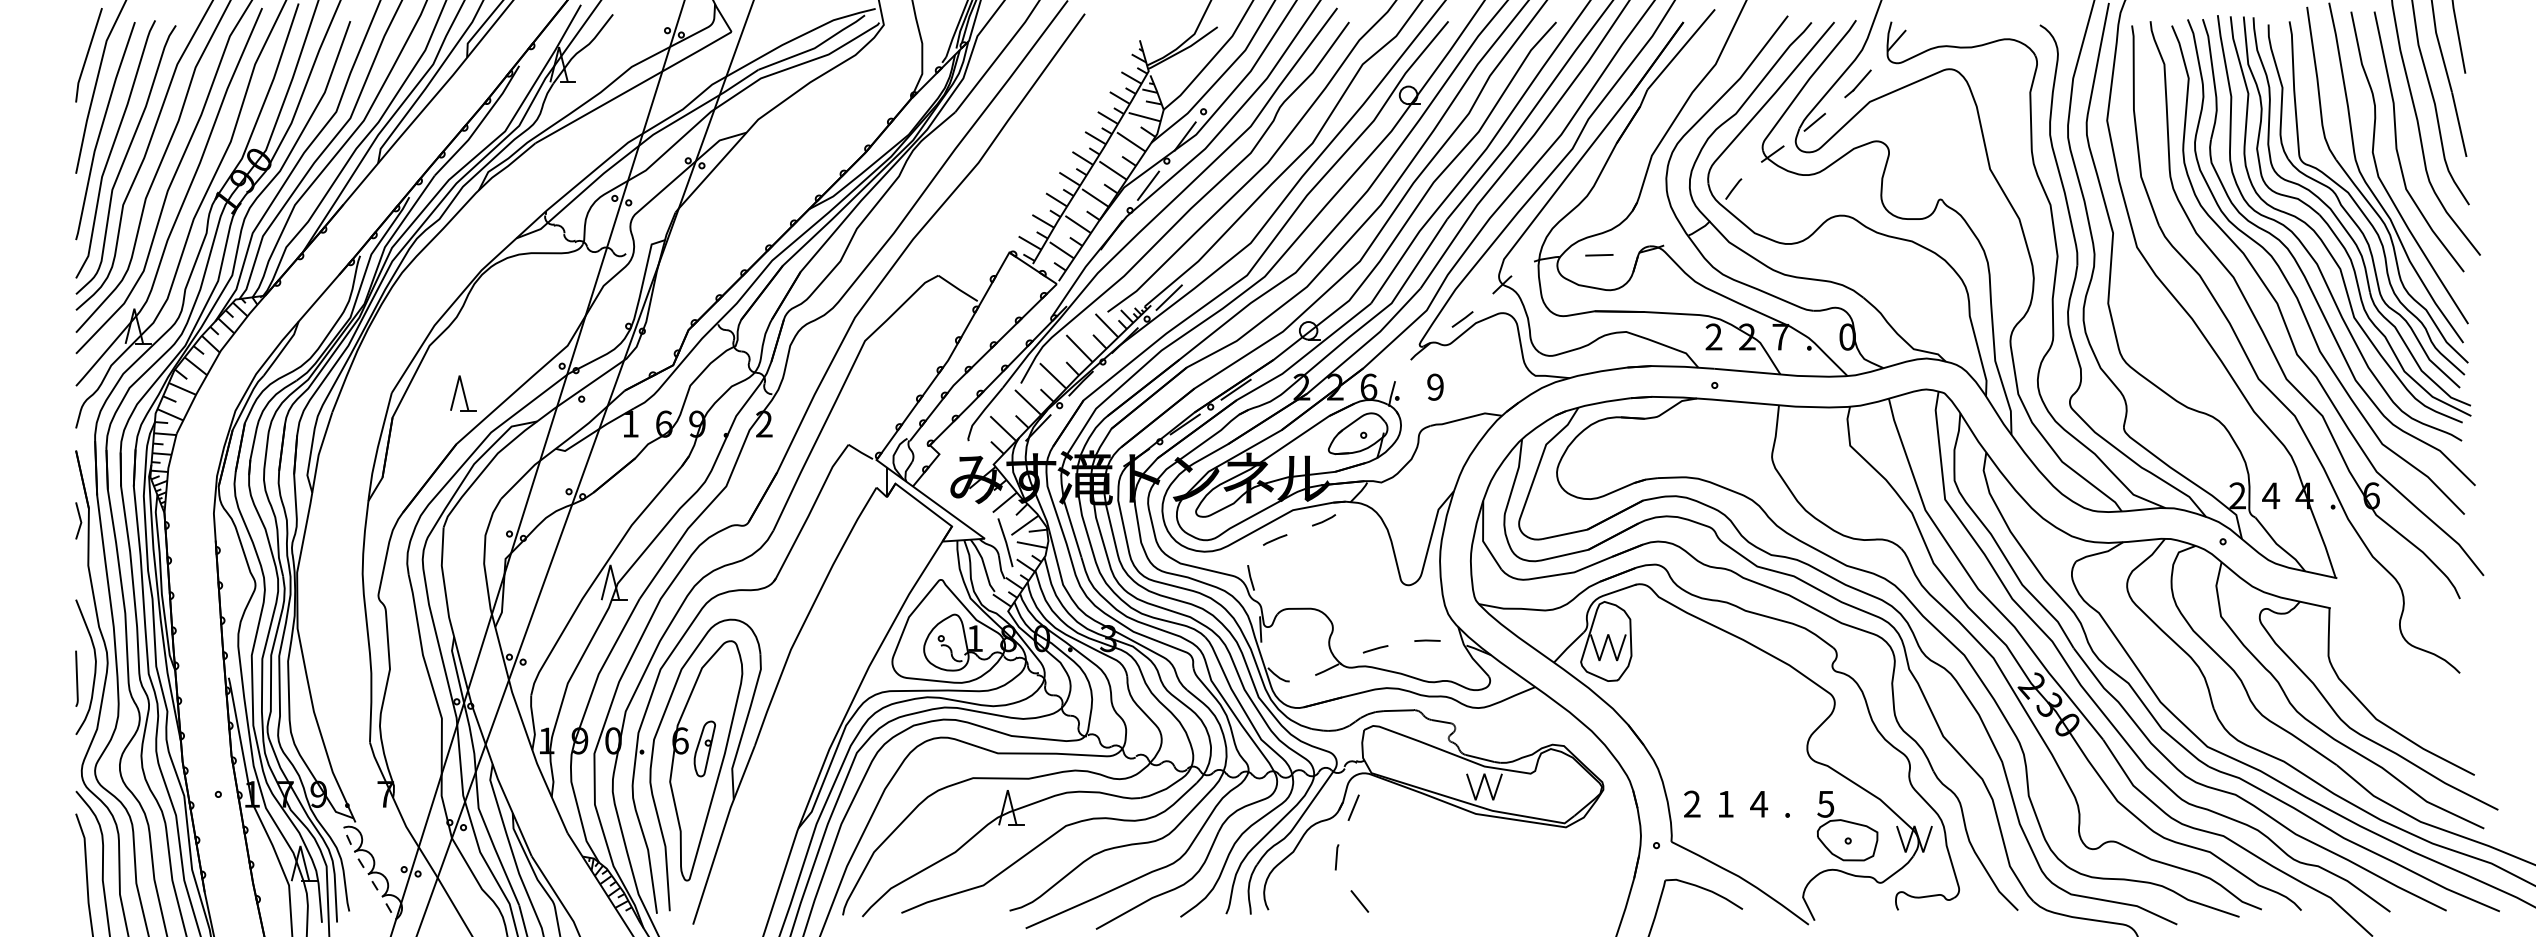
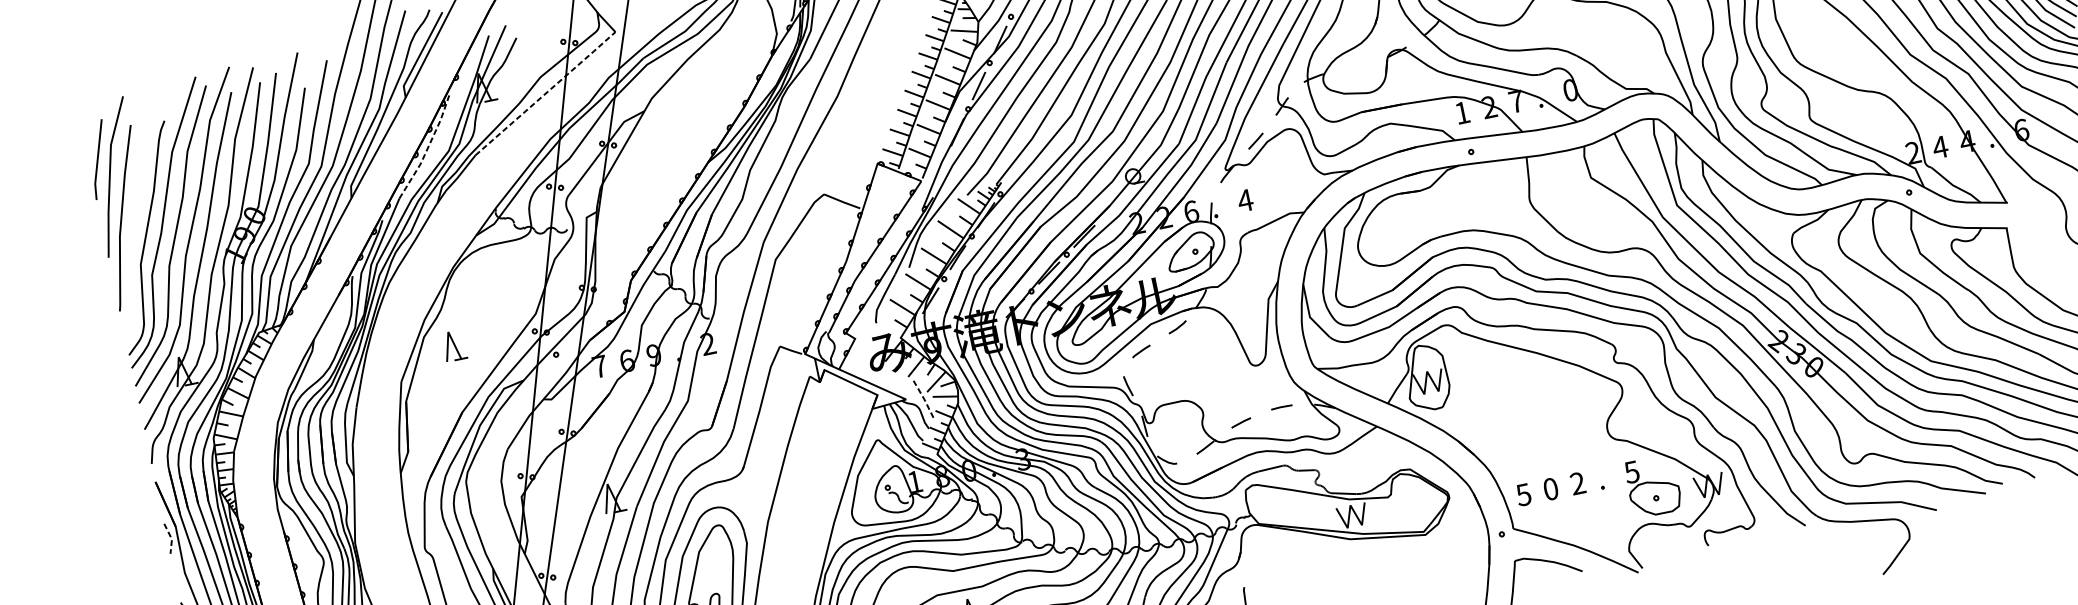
line: (634, 87) -> (546, 93), solid -> dashed
line: (480, 123) -> (427, 148), solid -> dashed
curve: (113, 147) -> (134, 230), removed
line: (1599, 254) -> (1355, 65), removed
line: (1168, 297) -> (1014, 173), removed
text: (1713, 336) -> (1461, 112), 2 -> 1
text: (1435, 386) -> (1245, 200), 9 -> 4
part: (463, 393) -> (454, 345), moved
text: (630, 424) -> (599, 366), 1 -> 7
line: (81, 521) -> (171, 538), solid -> dashed
line: (1006, 542) -> (924, 398), solid -> dashed
text: (1691, 803) -> (1523, 494), 2 -> 5
text: (1725, 803) -> (1550, 488), 1 -> 0
text: (1759, 803) -> (1578, 482), 4 -> 2
line: (1353, 807) -> (1250, 554), removed

